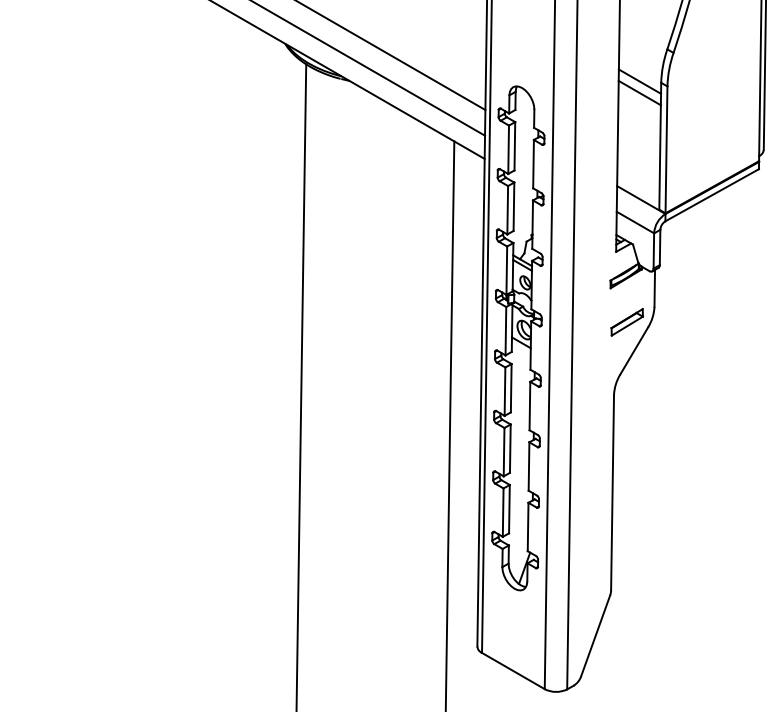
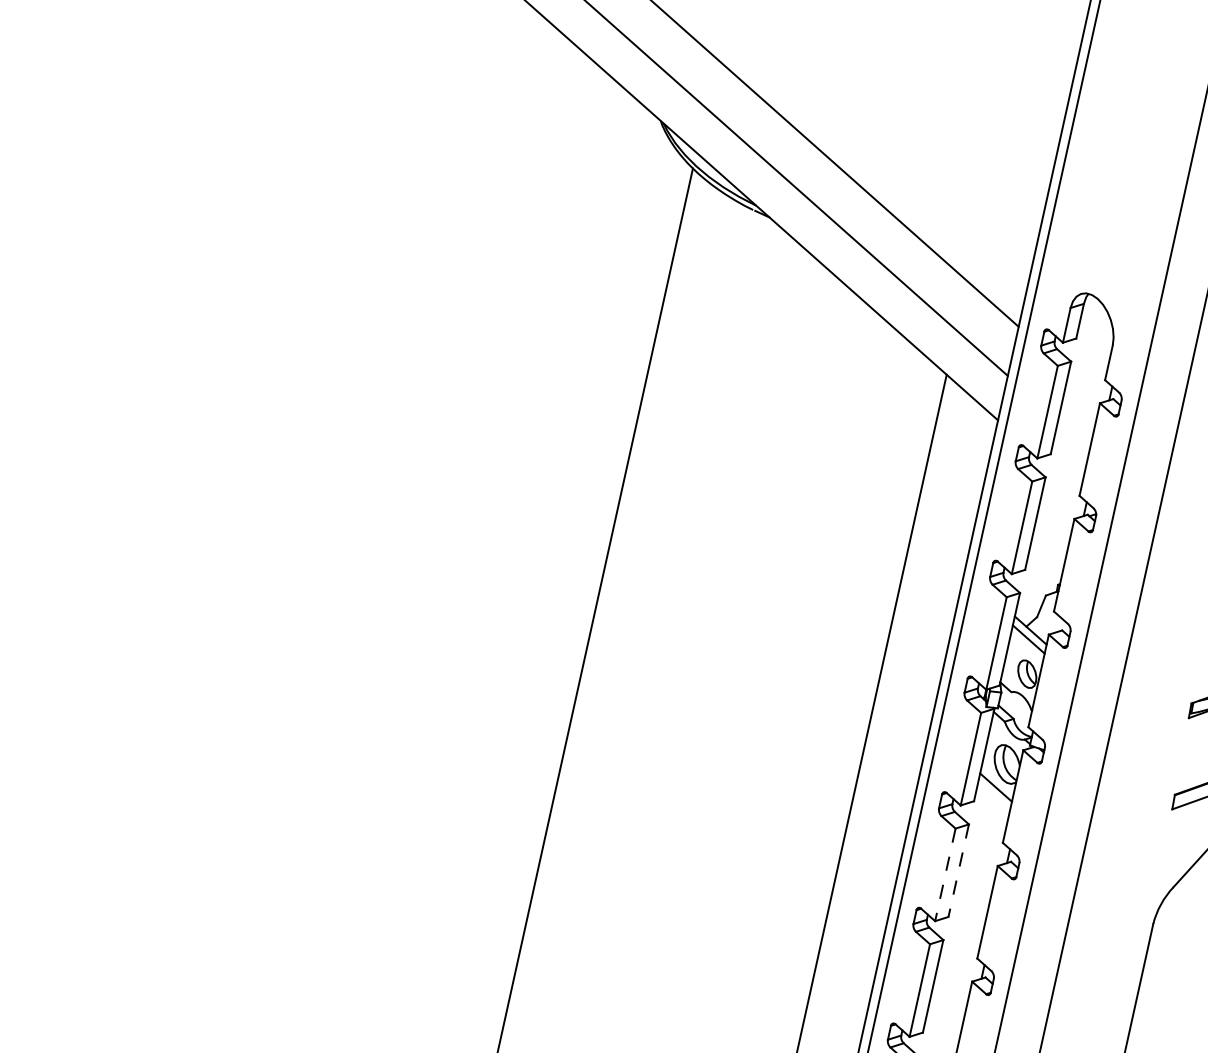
line: (511, 388) -> (959, 871), solid -> dashed
line: (505, 392) -> (946, 876), solid -> dashed

